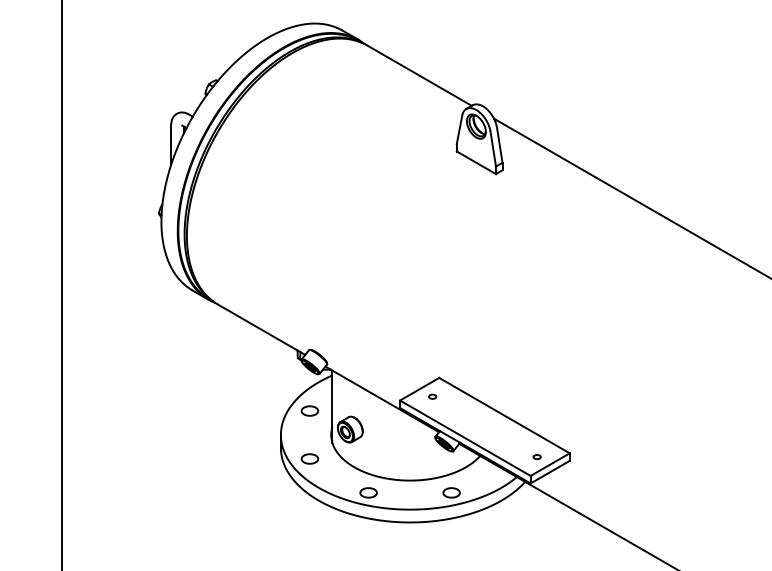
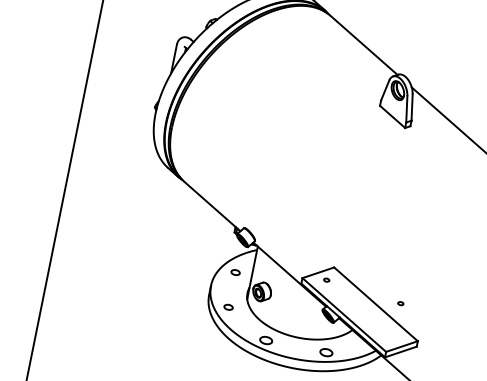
part: (309, 410) -> (235, 272), size x0.7
part: (536, 457) -> (400, 303), moved
part: (309, 458) -> (228, 306), size x0.7

